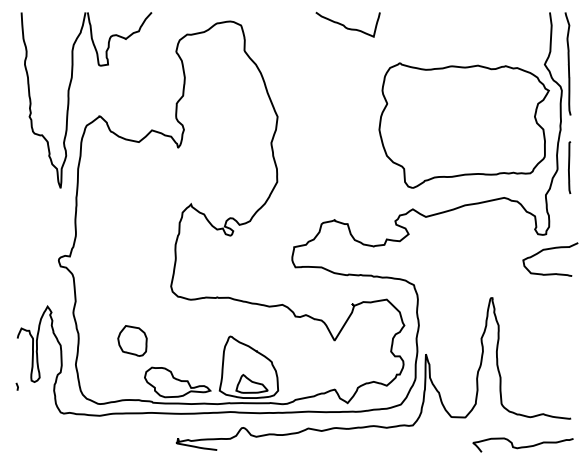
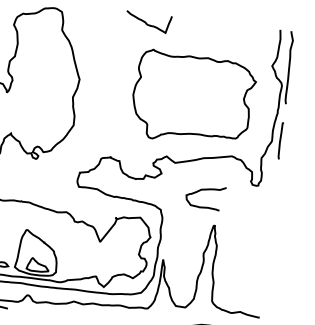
curve: (346, 26) -> (147, 23), moved
part: (463, 125) -> (192, 99), moved
curve: (547, 250) -> (204, 190), moved

